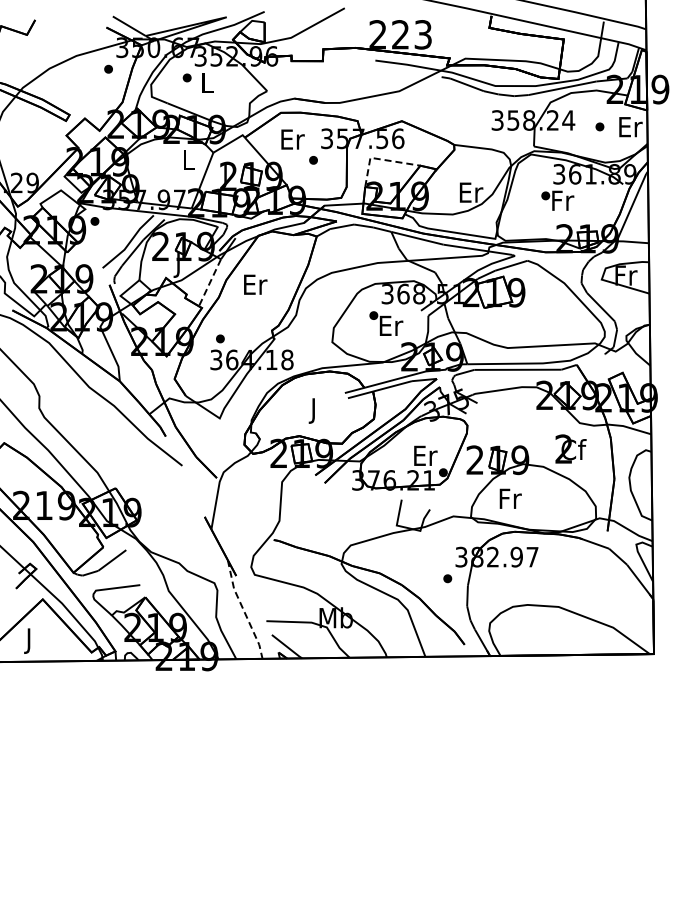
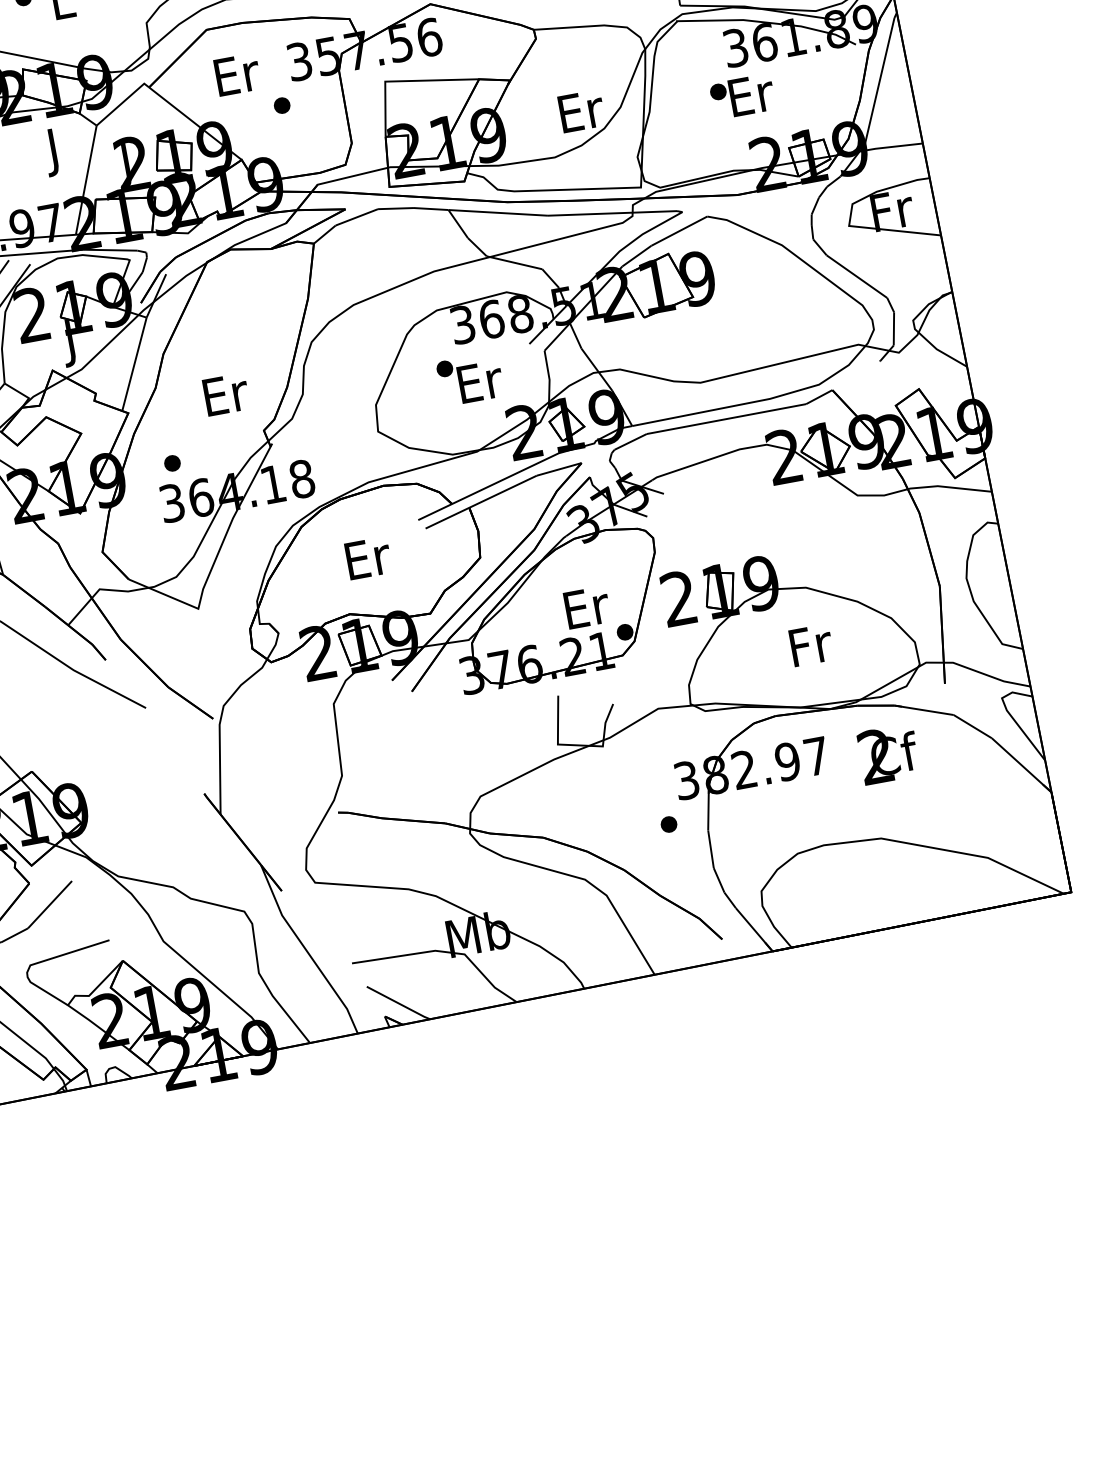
line: (380, 159) -> (404, 81), dashed -> solid
text: (188, 162) -> (54, 151), L -> J
text: (562, 200) -> (750, 94), Fr -> Er
line: (210, 282) -> (135, 363), dashed -> solid
text: (255, 284) -> (225, 394), moved
text: (314, 410) -> (368, 562), J -> Er
text: (570, 448) -> (887, 753), moved
text: (510, 498) -> (810, 644), moved
line: (243, 610) -> (306, 951), dashed -> solid

